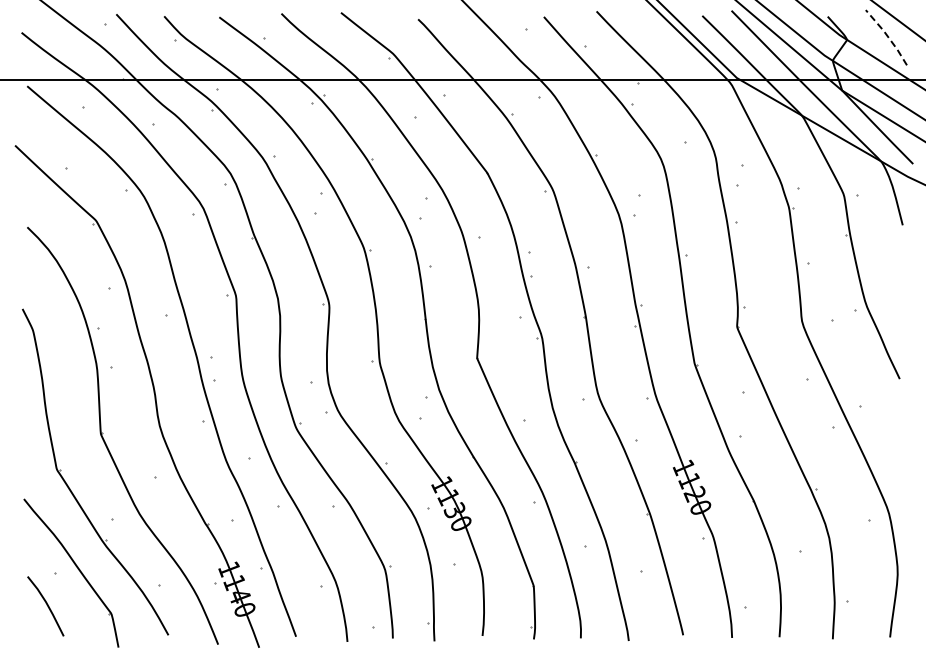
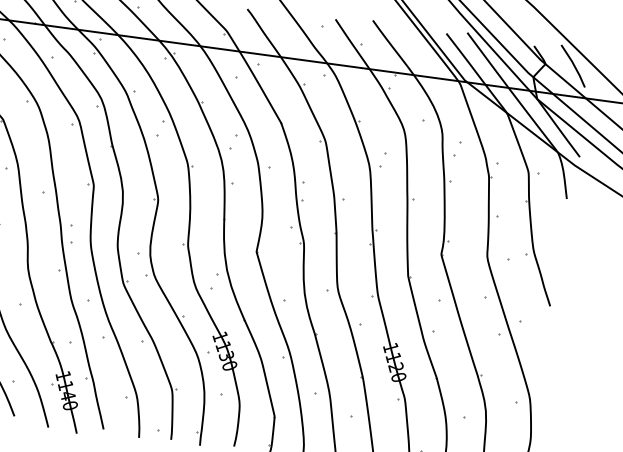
line: (887, 36) -> (574, 65), dashed -> solid

